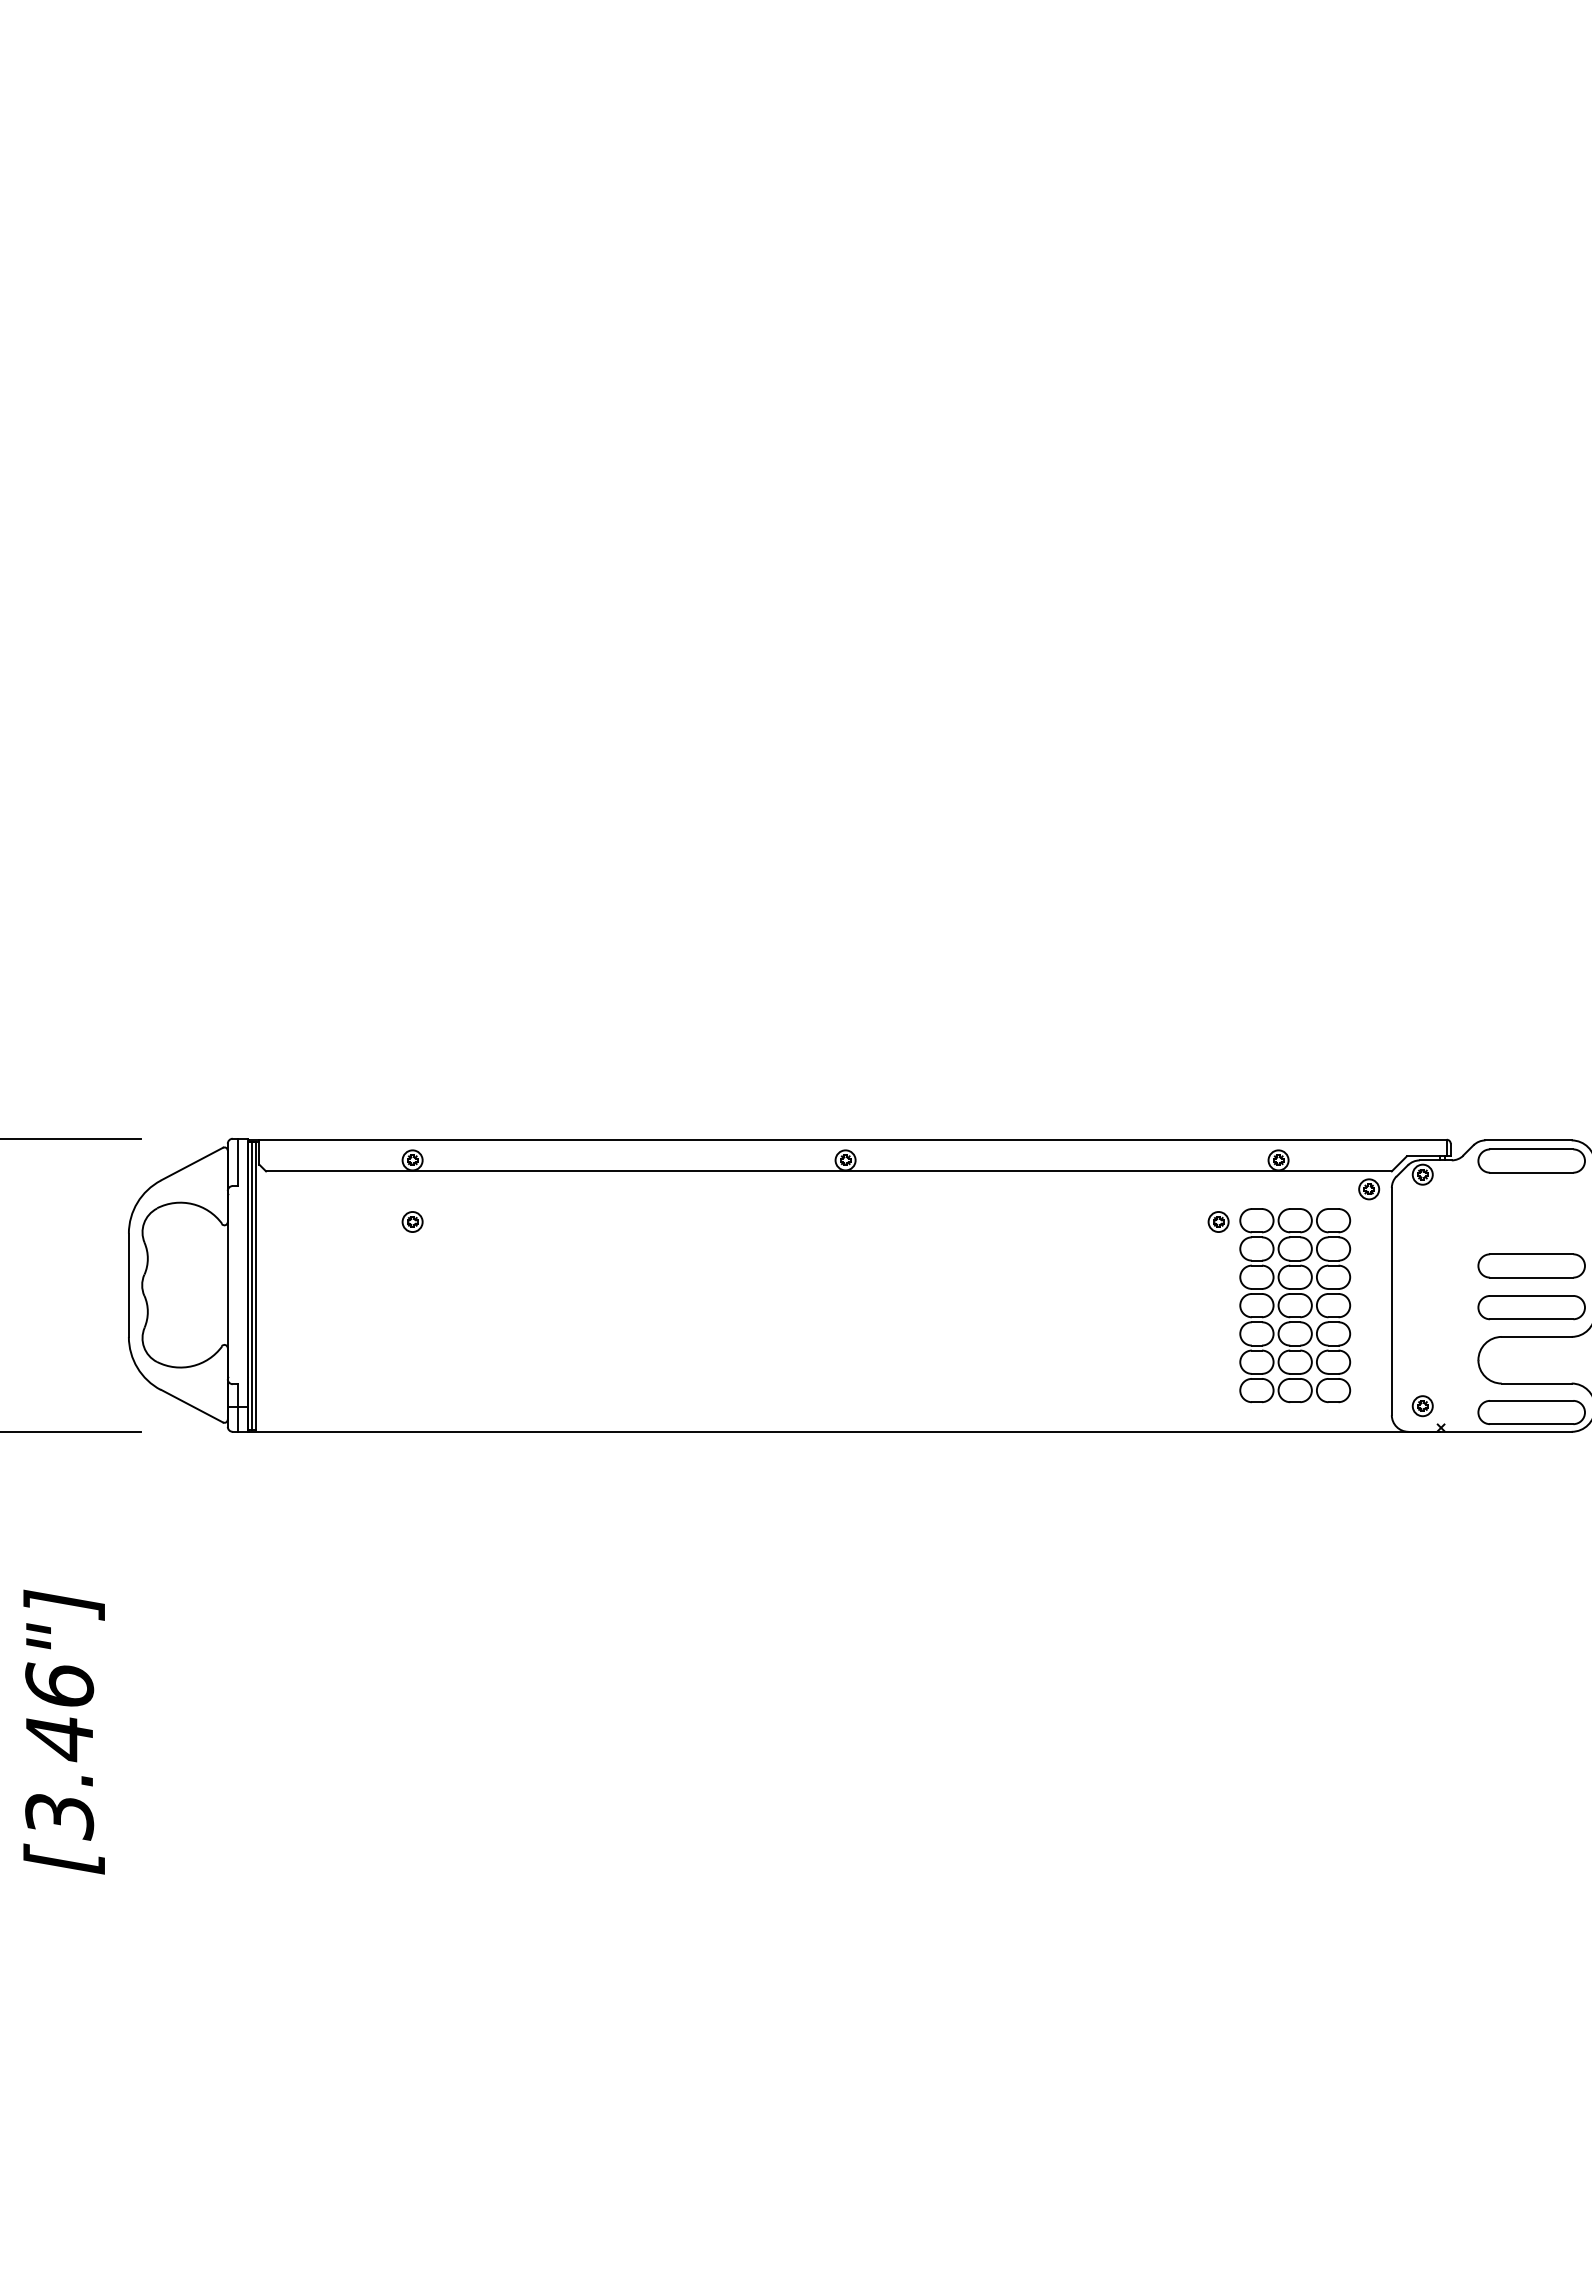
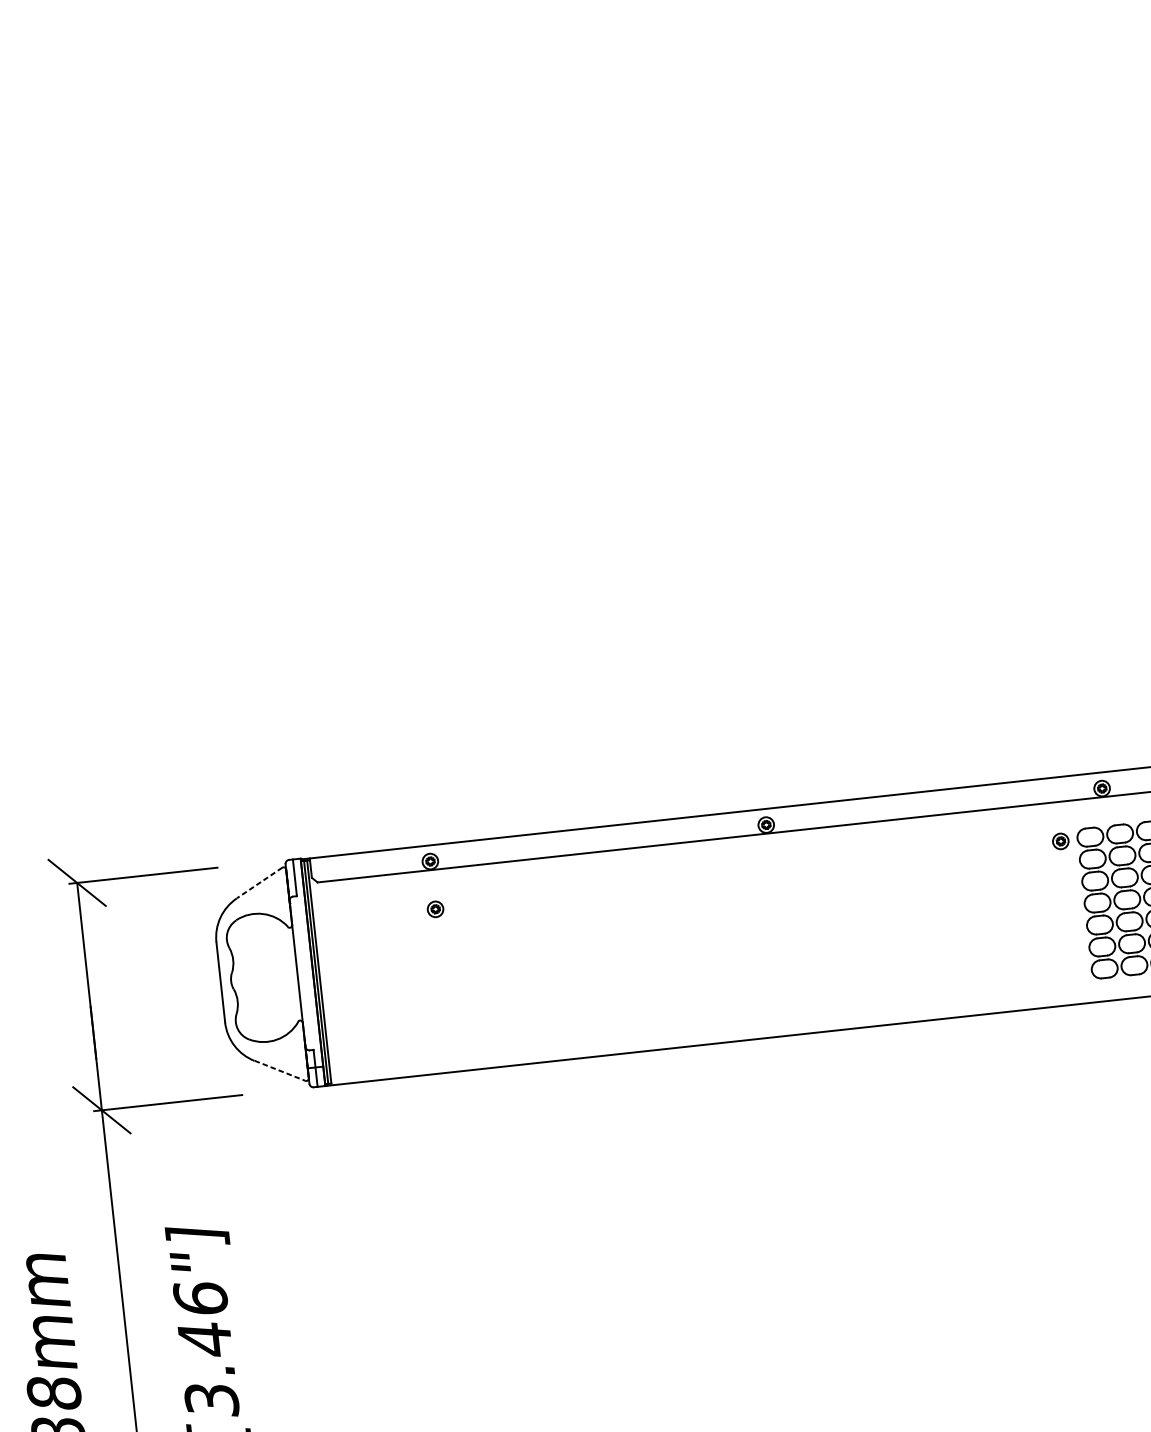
line: (191, 1164) -> (259, 883), solid -> dashed
line: (192, 1406) -> (280, 1071), solid -> dashed

